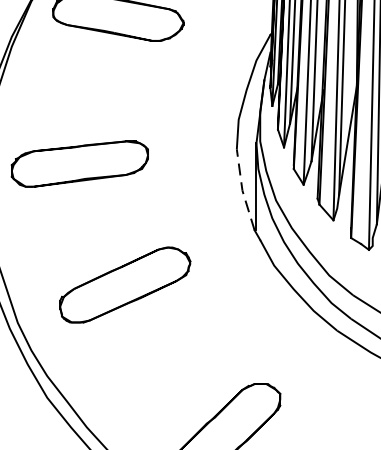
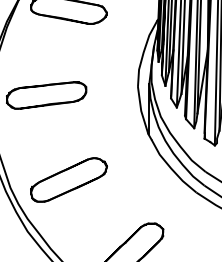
line: (242, 191) -> (141, 111), dashed -> solid
part: (124, 284) -> (68, 179), moved

